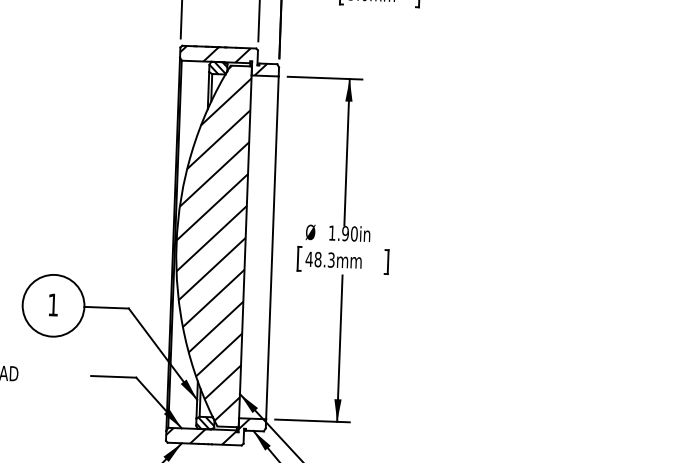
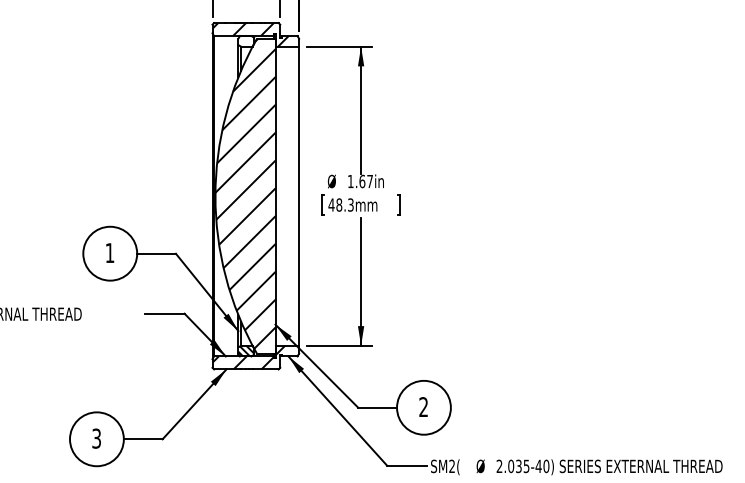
hatch: (218, 68) -> (246, 41), removed
text: (350, 233) -> (366, 181), 1.90in -> 1.67in

